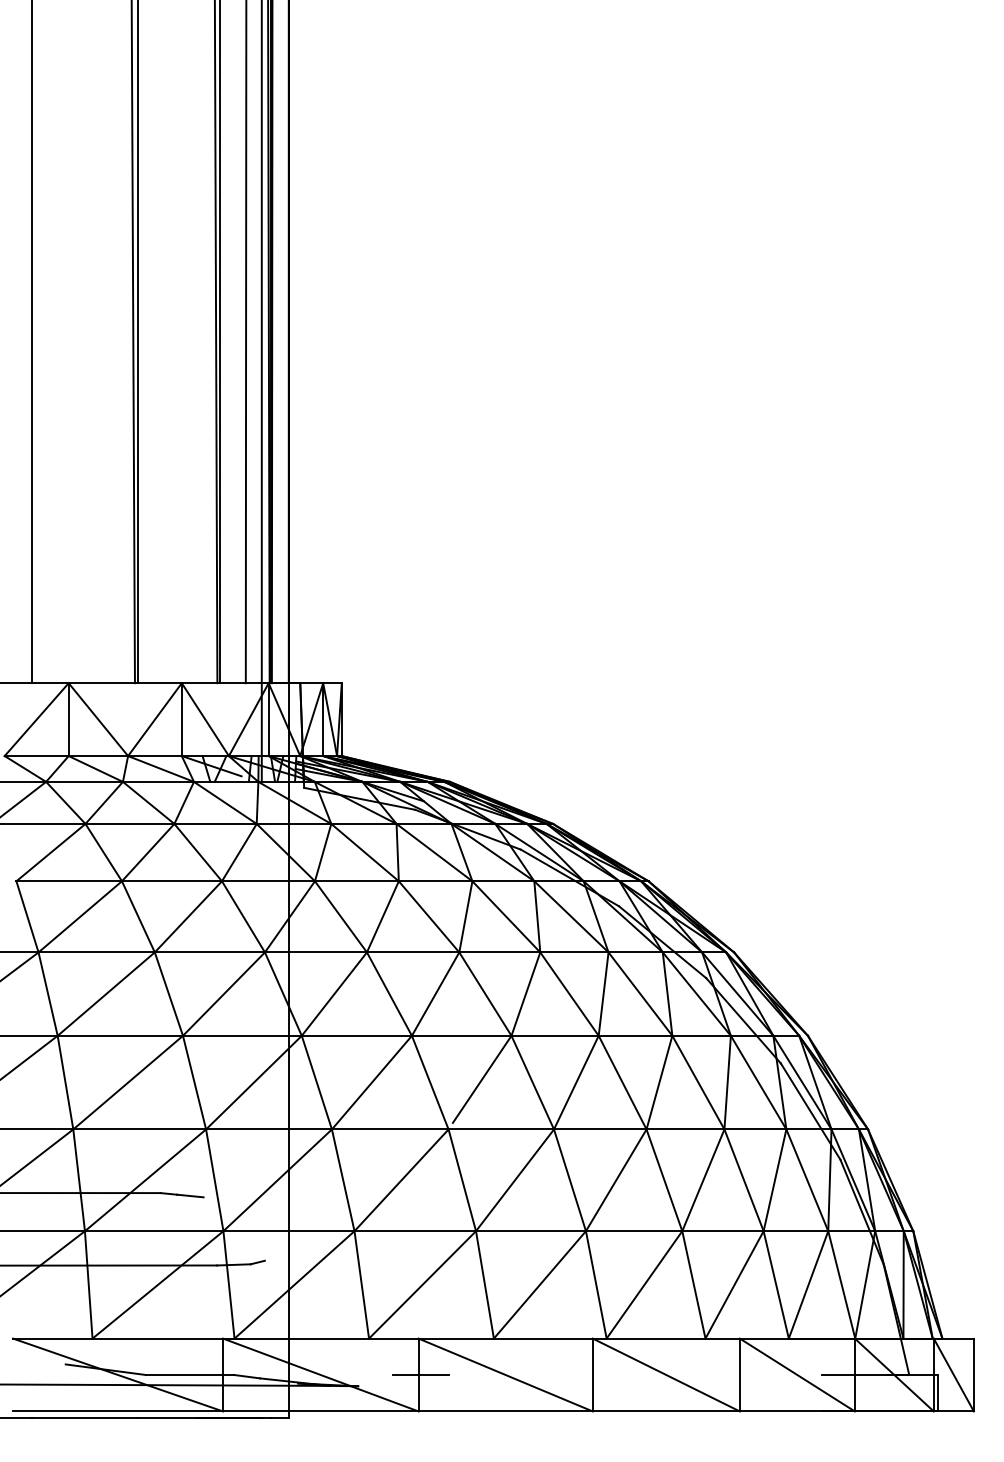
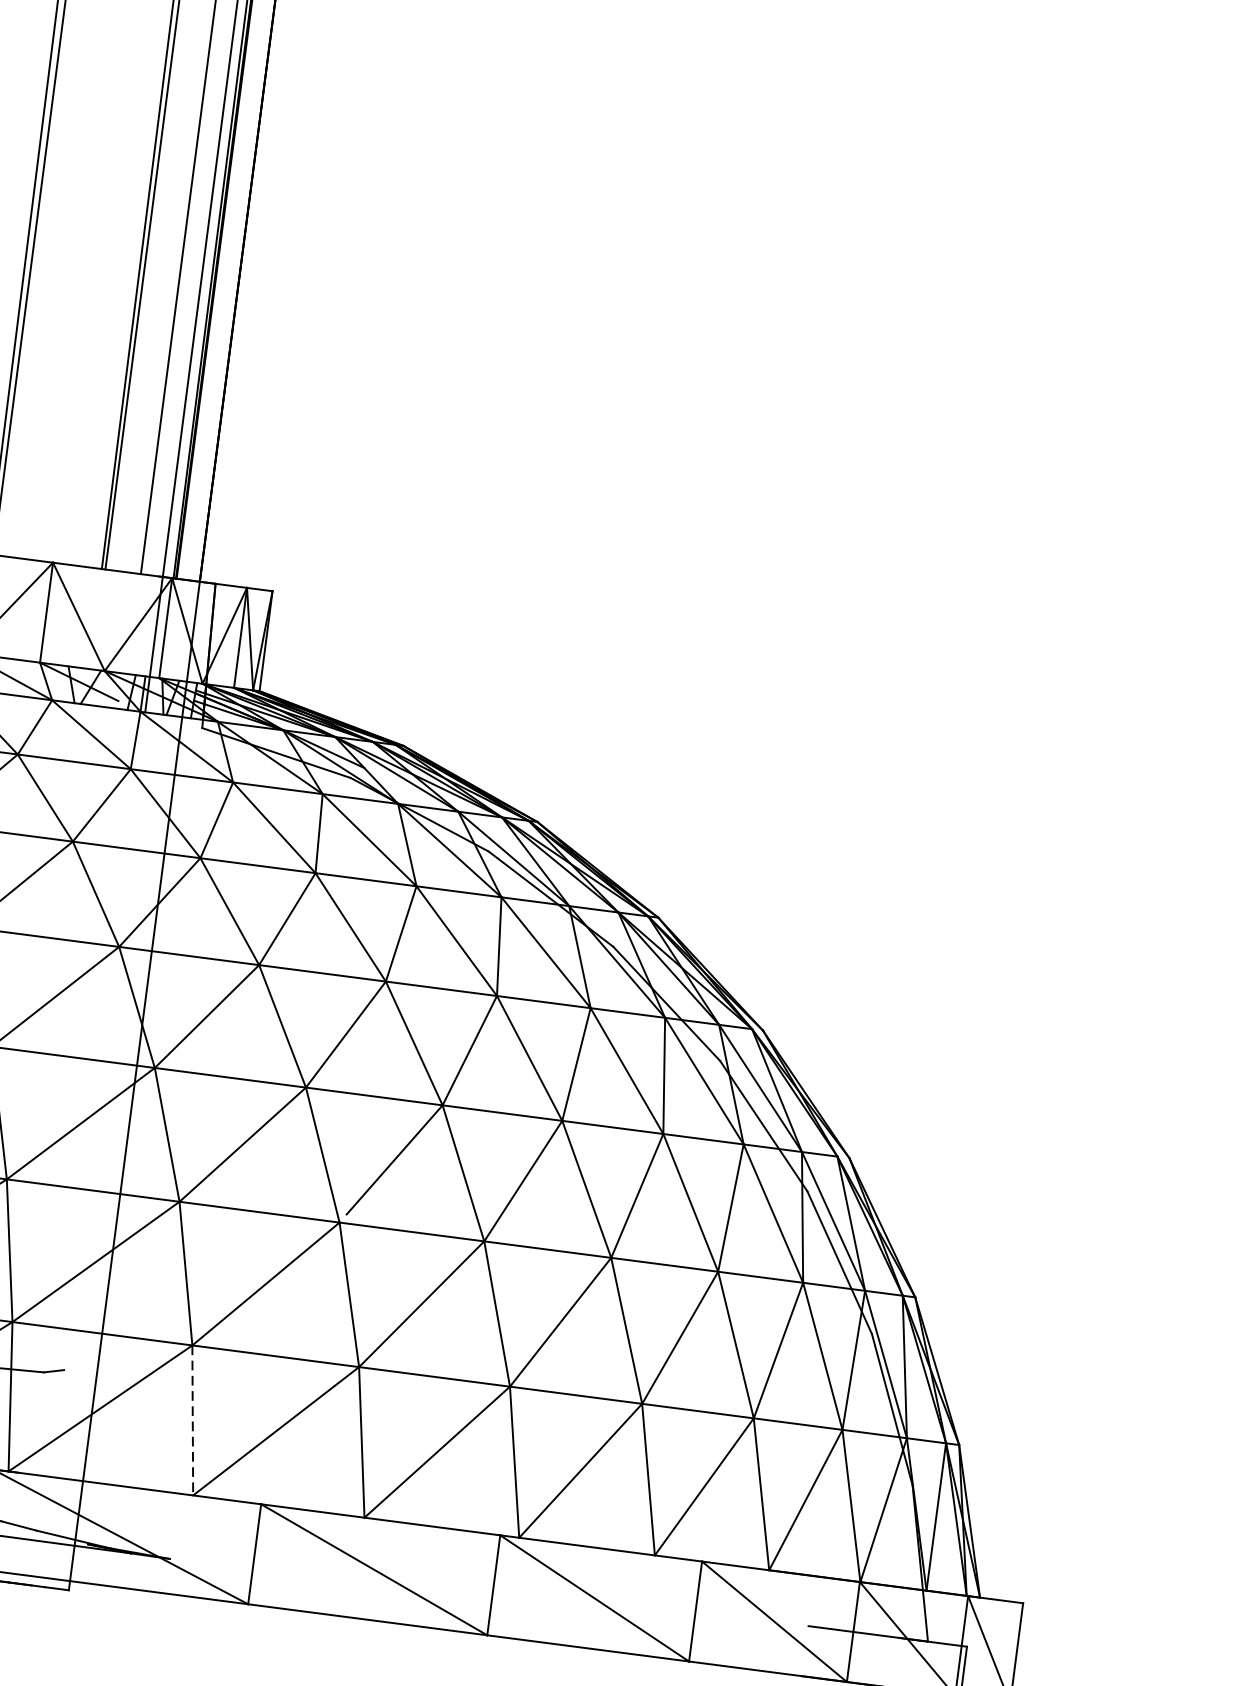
line: (361, 1285) -> (192, 1421), solid -> dashed
line: (420, 1374) -> (257, 1553), removed

